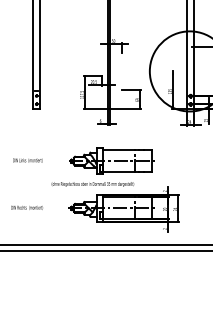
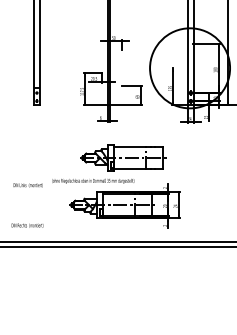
text: (27, 160) -> (27, 185), moved
part: (112, 160) -> (123, 157), moved
text: (27, 207) -> (27, 225), moved

